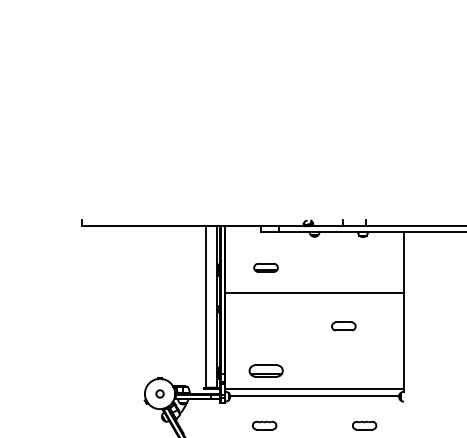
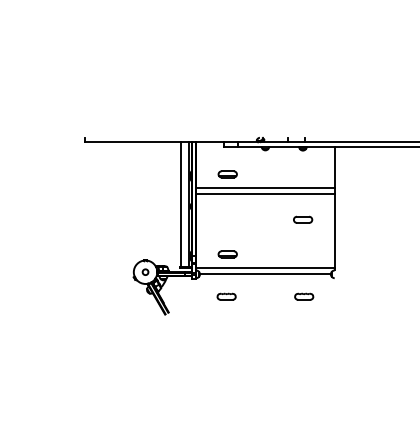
line: (314, 286) -> (265, 188), added
part: (344, 325) -> (303, 219), moved
part: (265, 371) -> (227, 254), size x0.71

